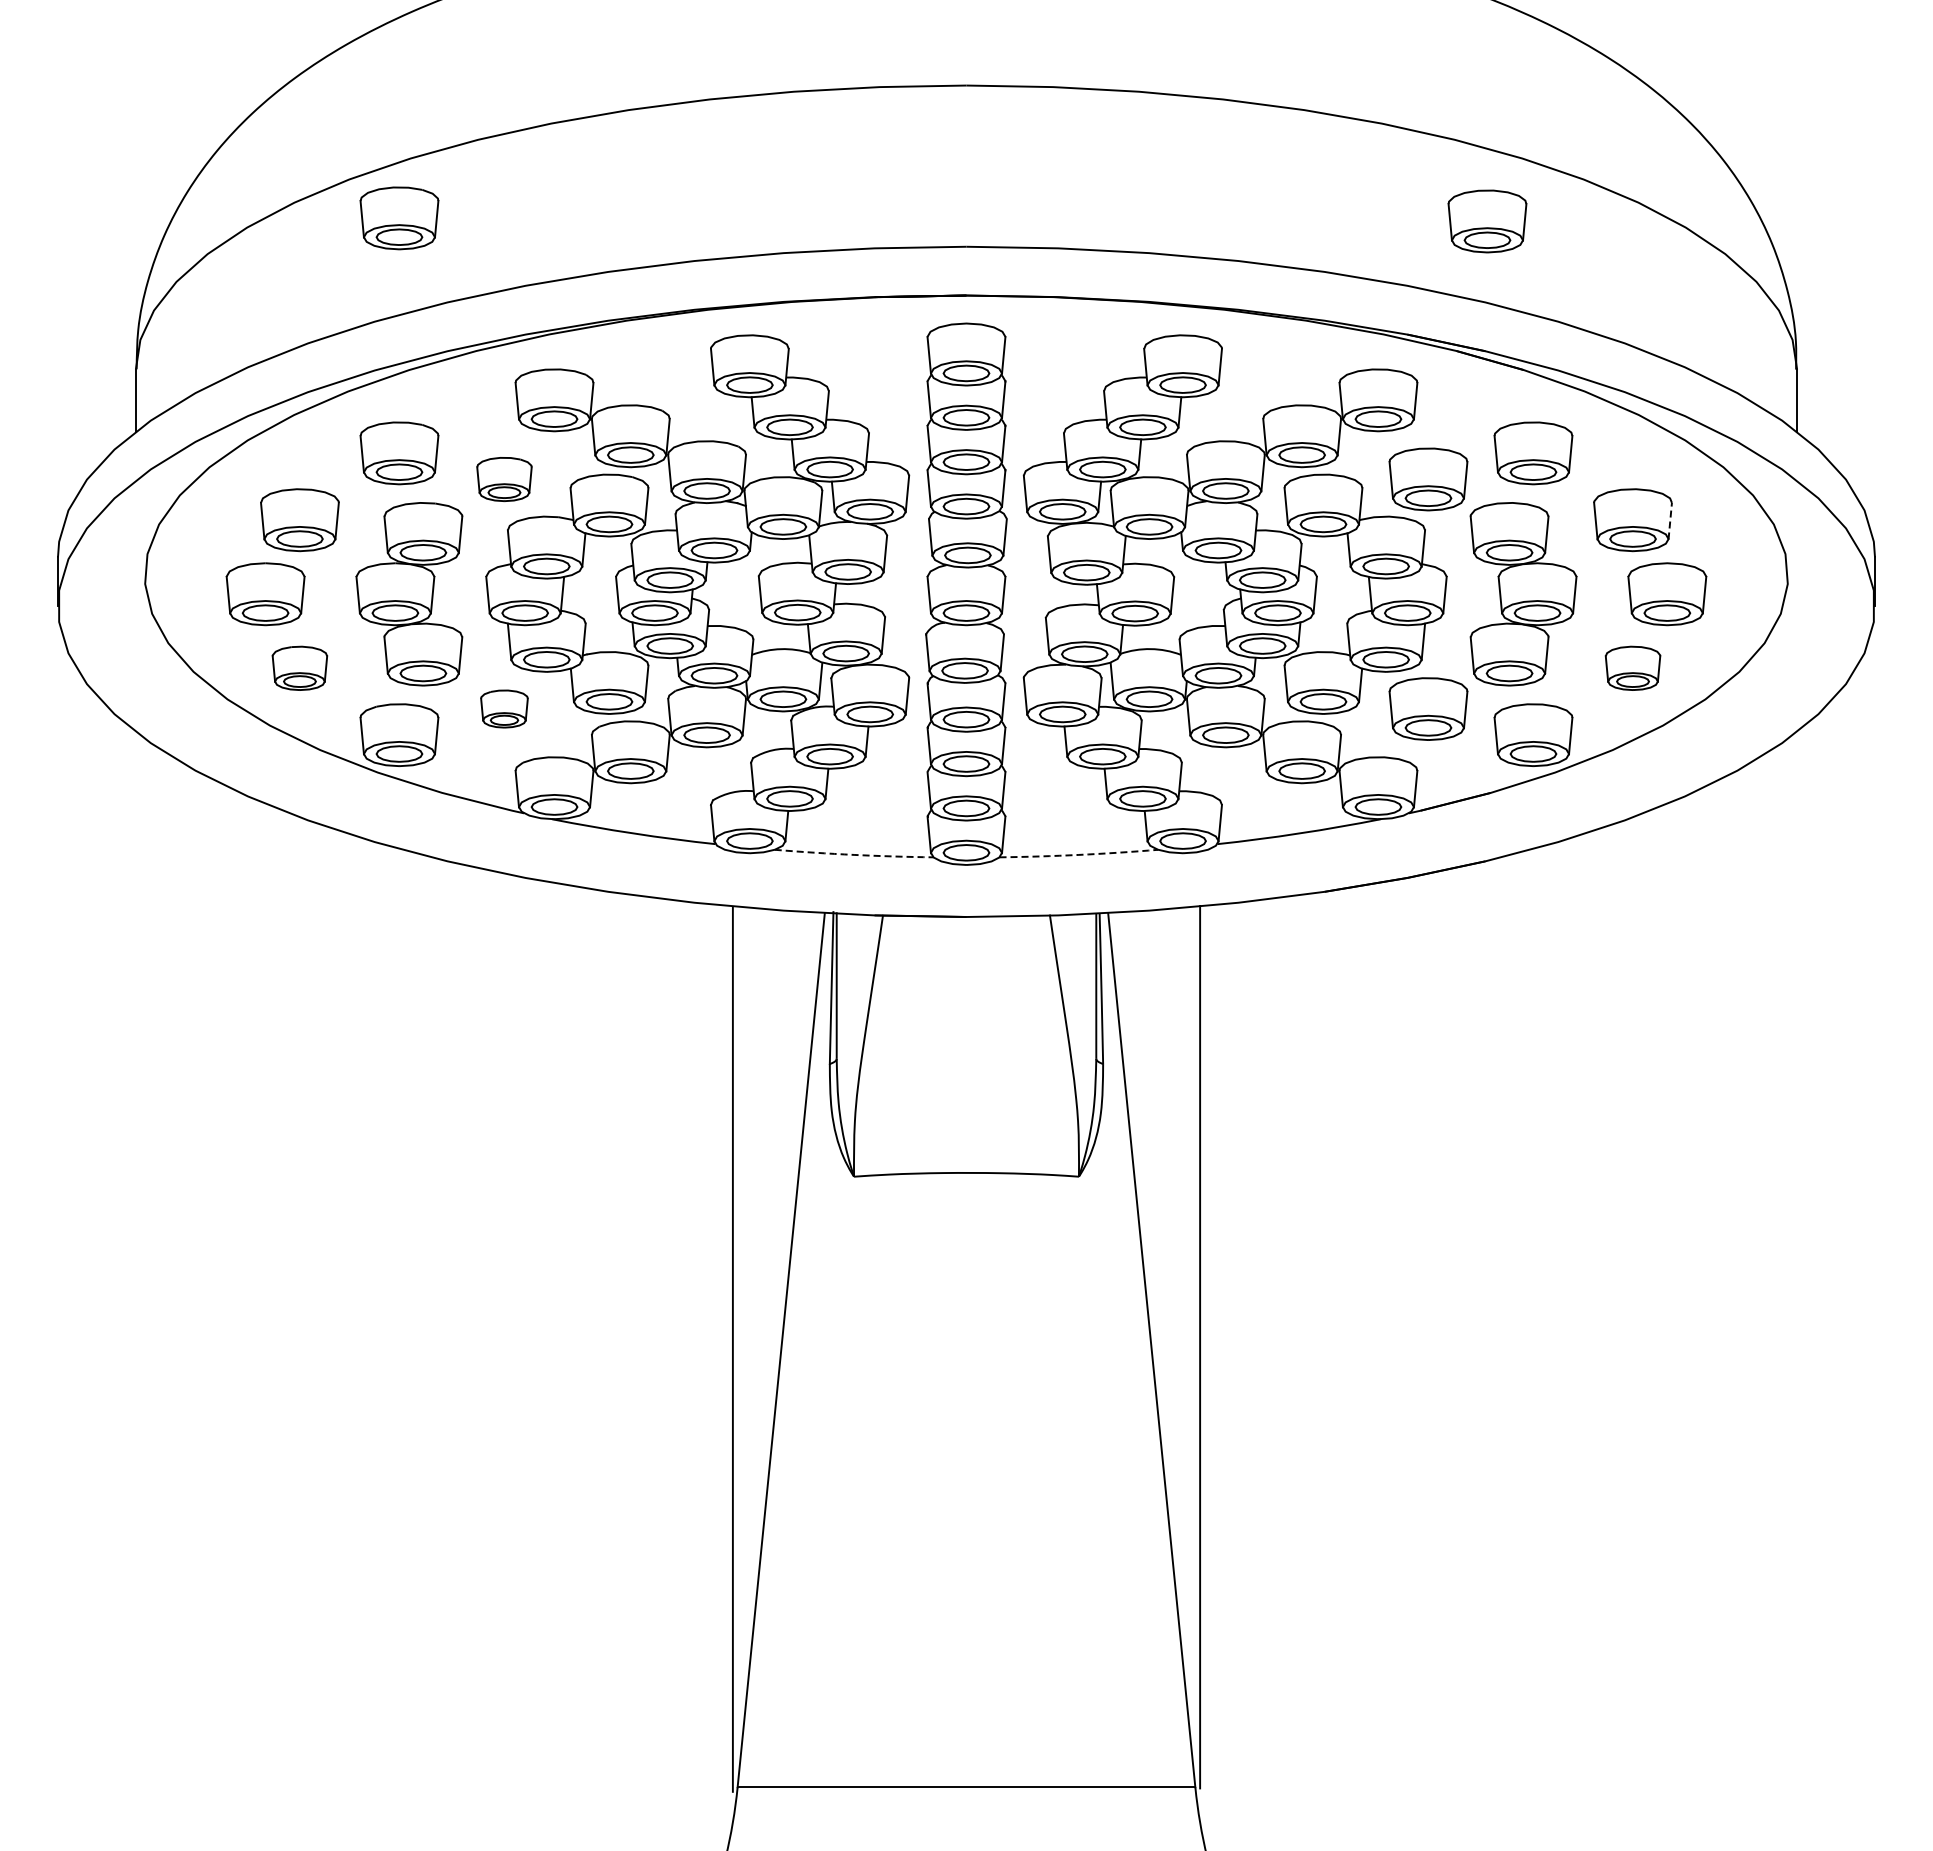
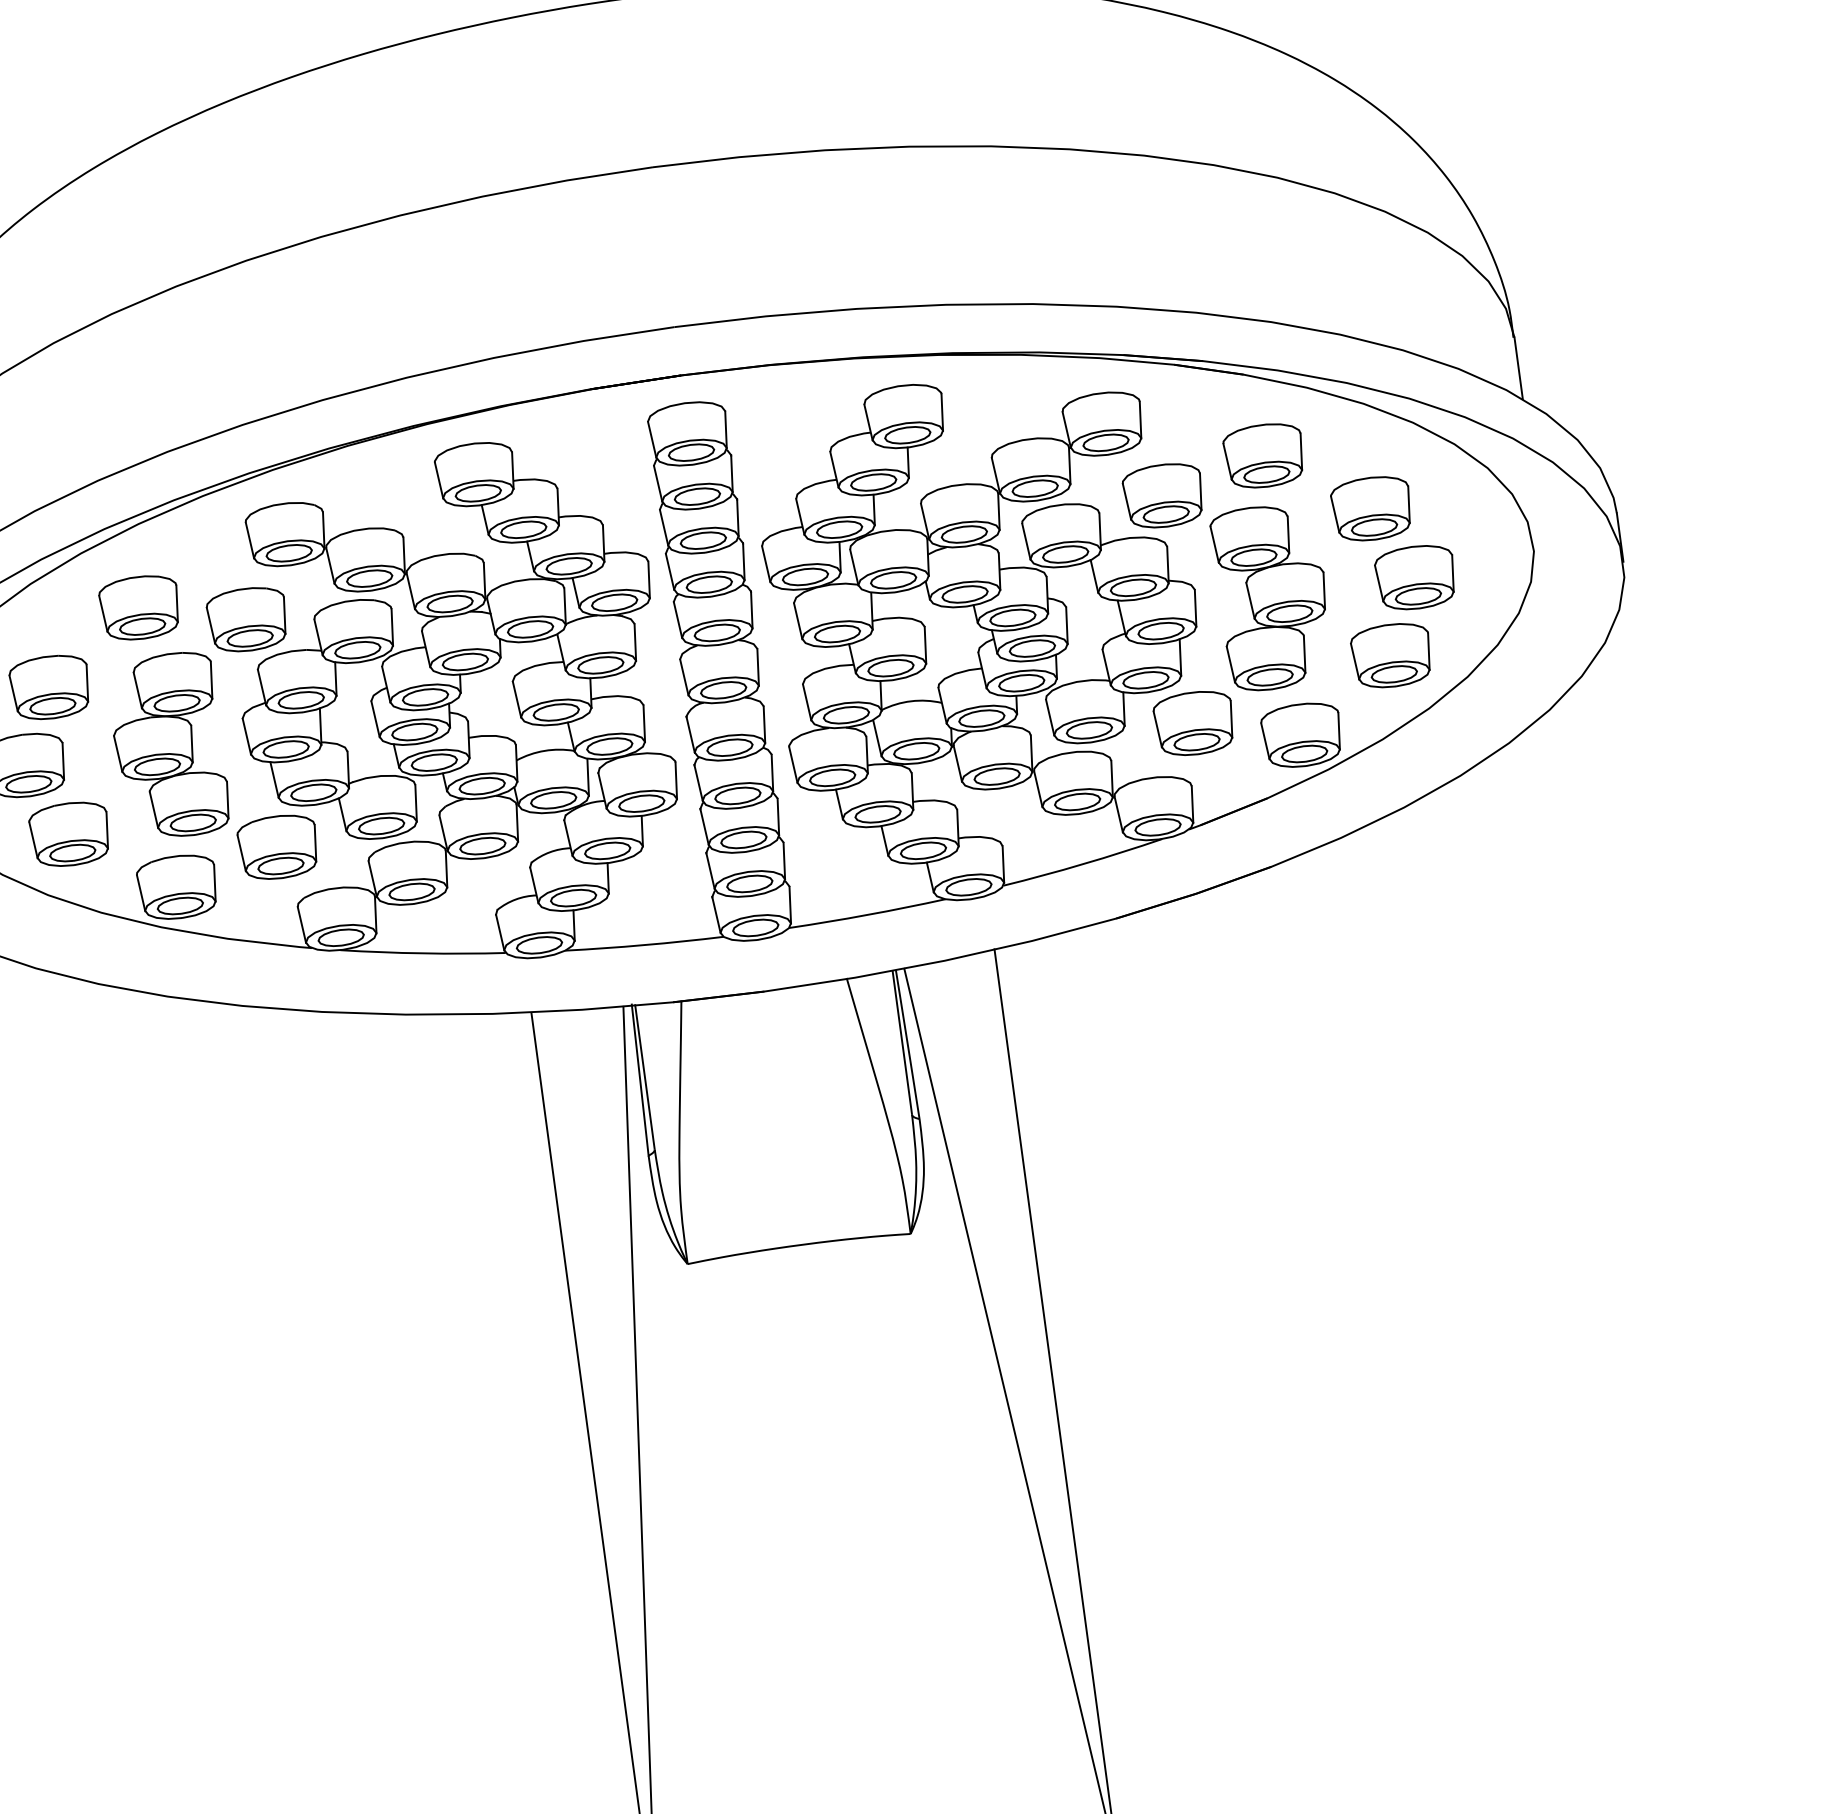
part: (399, 218) -> (108, 375), removed
part: (1487, 221) -> (1187, 232), removed
part: (504, 479) -> (247, 619), size x1.43
line: (1670, 520) -> (1409, 504), dashed -> solid
part: (299, 668) -> (69, 834), size x1.43
part: (1632, 668) -> (1391, 655), size x1.43
part: (504, 708) -> (278, 846), size x1.67
arc: (854, 854) -> (644, 944), dashed -> solid
arc: (1078, 854) -> (867, 914), dashed -> solid

